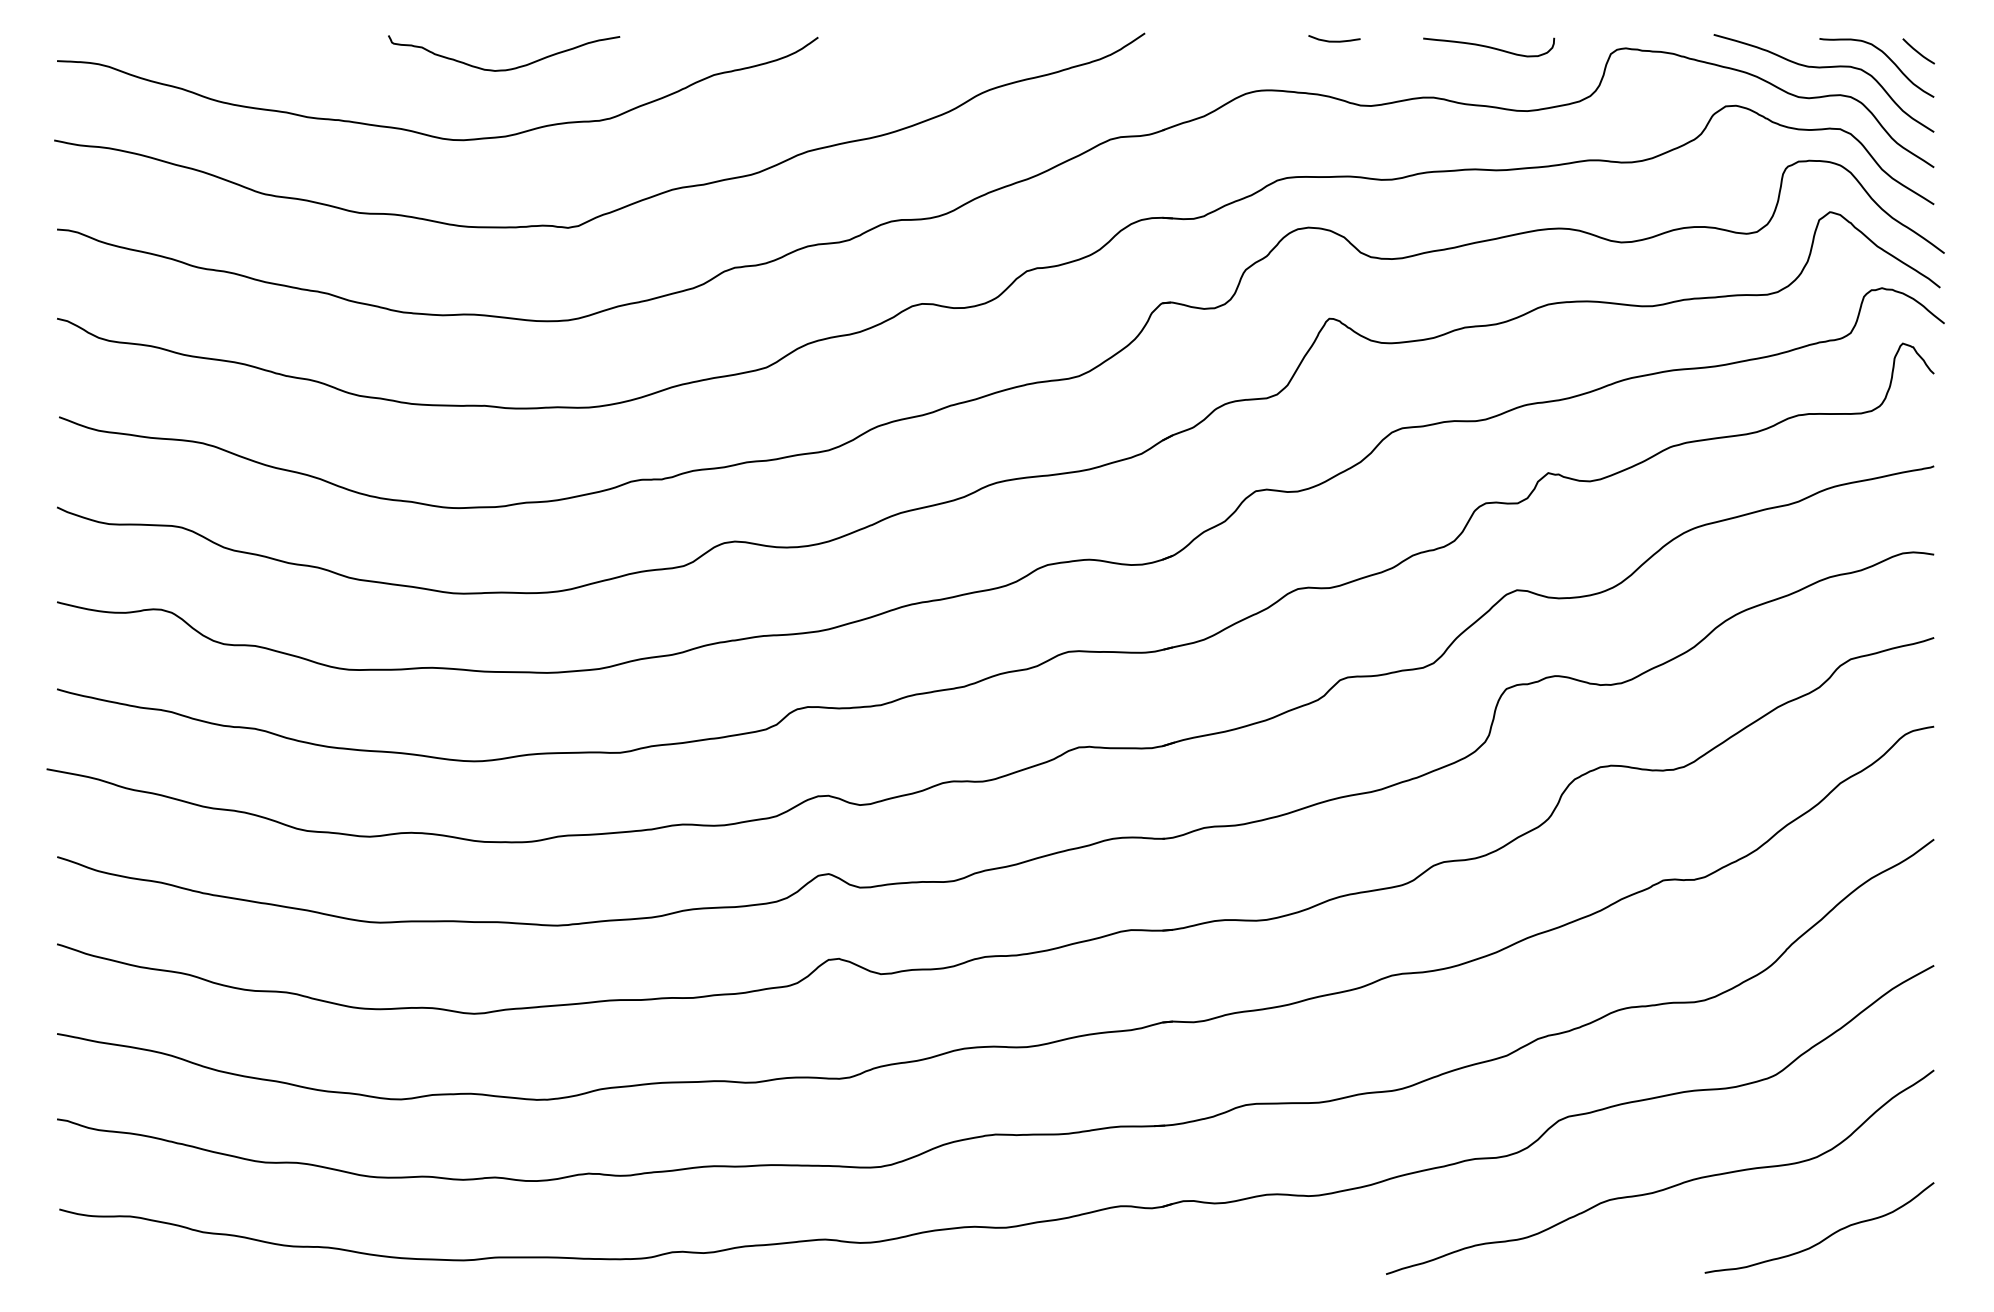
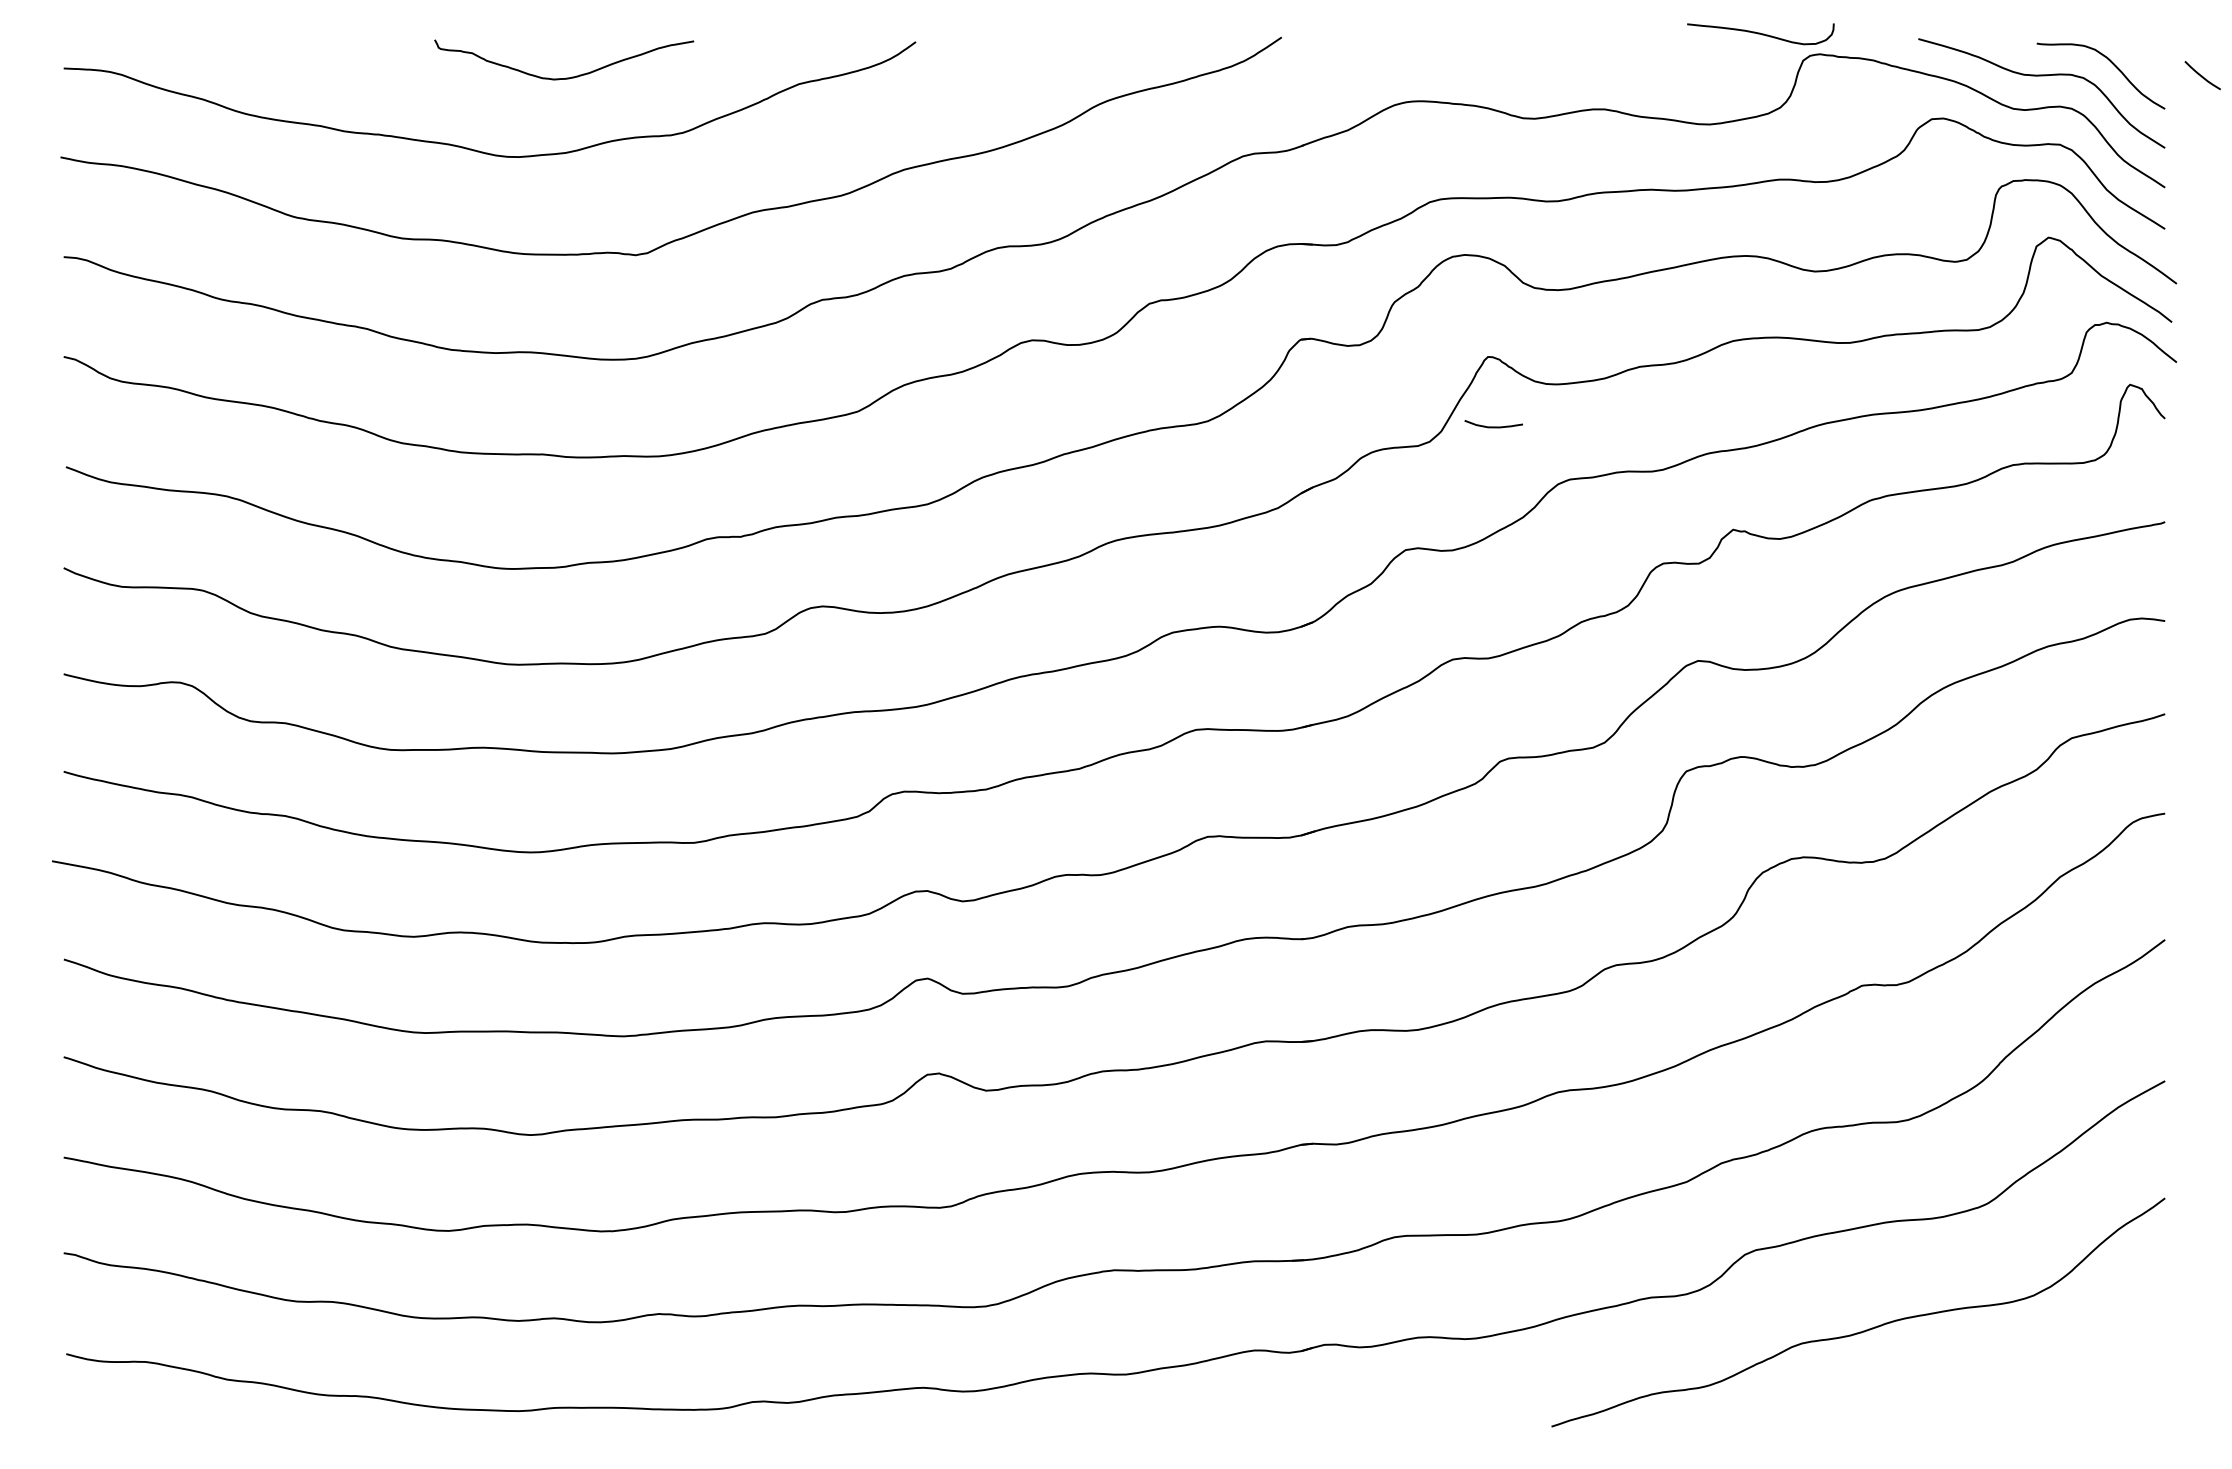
curve: (1334, 40) -> (1493, 426), moved
curve: (1489, 47) -> (1761, 34), moved
curve: (1918, 51) -> (2202, 75), moved
curve: (1825, 1237) -> (2043, 1385), removed

